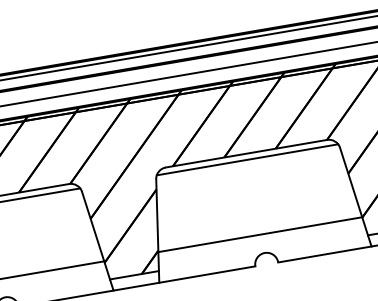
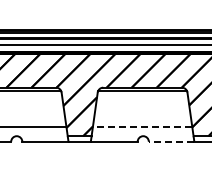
line: (260, 235) -> (142, 127), solid -> dashed
line: (324, 253) -> (171, 141), solid -> dashed

